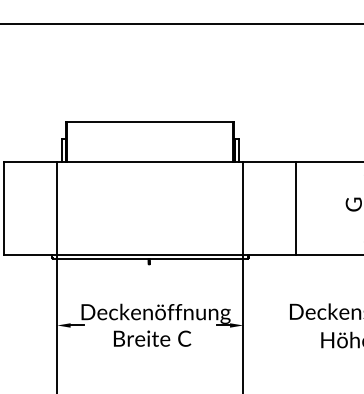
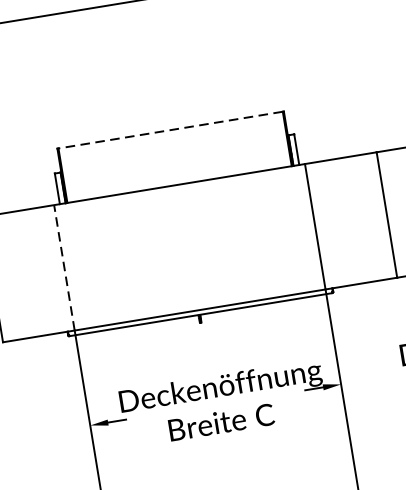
line: (149, 121) -> (169, 130), solid -> dashed
line: (57, 208) -> (64, 267), solid -> dashed

